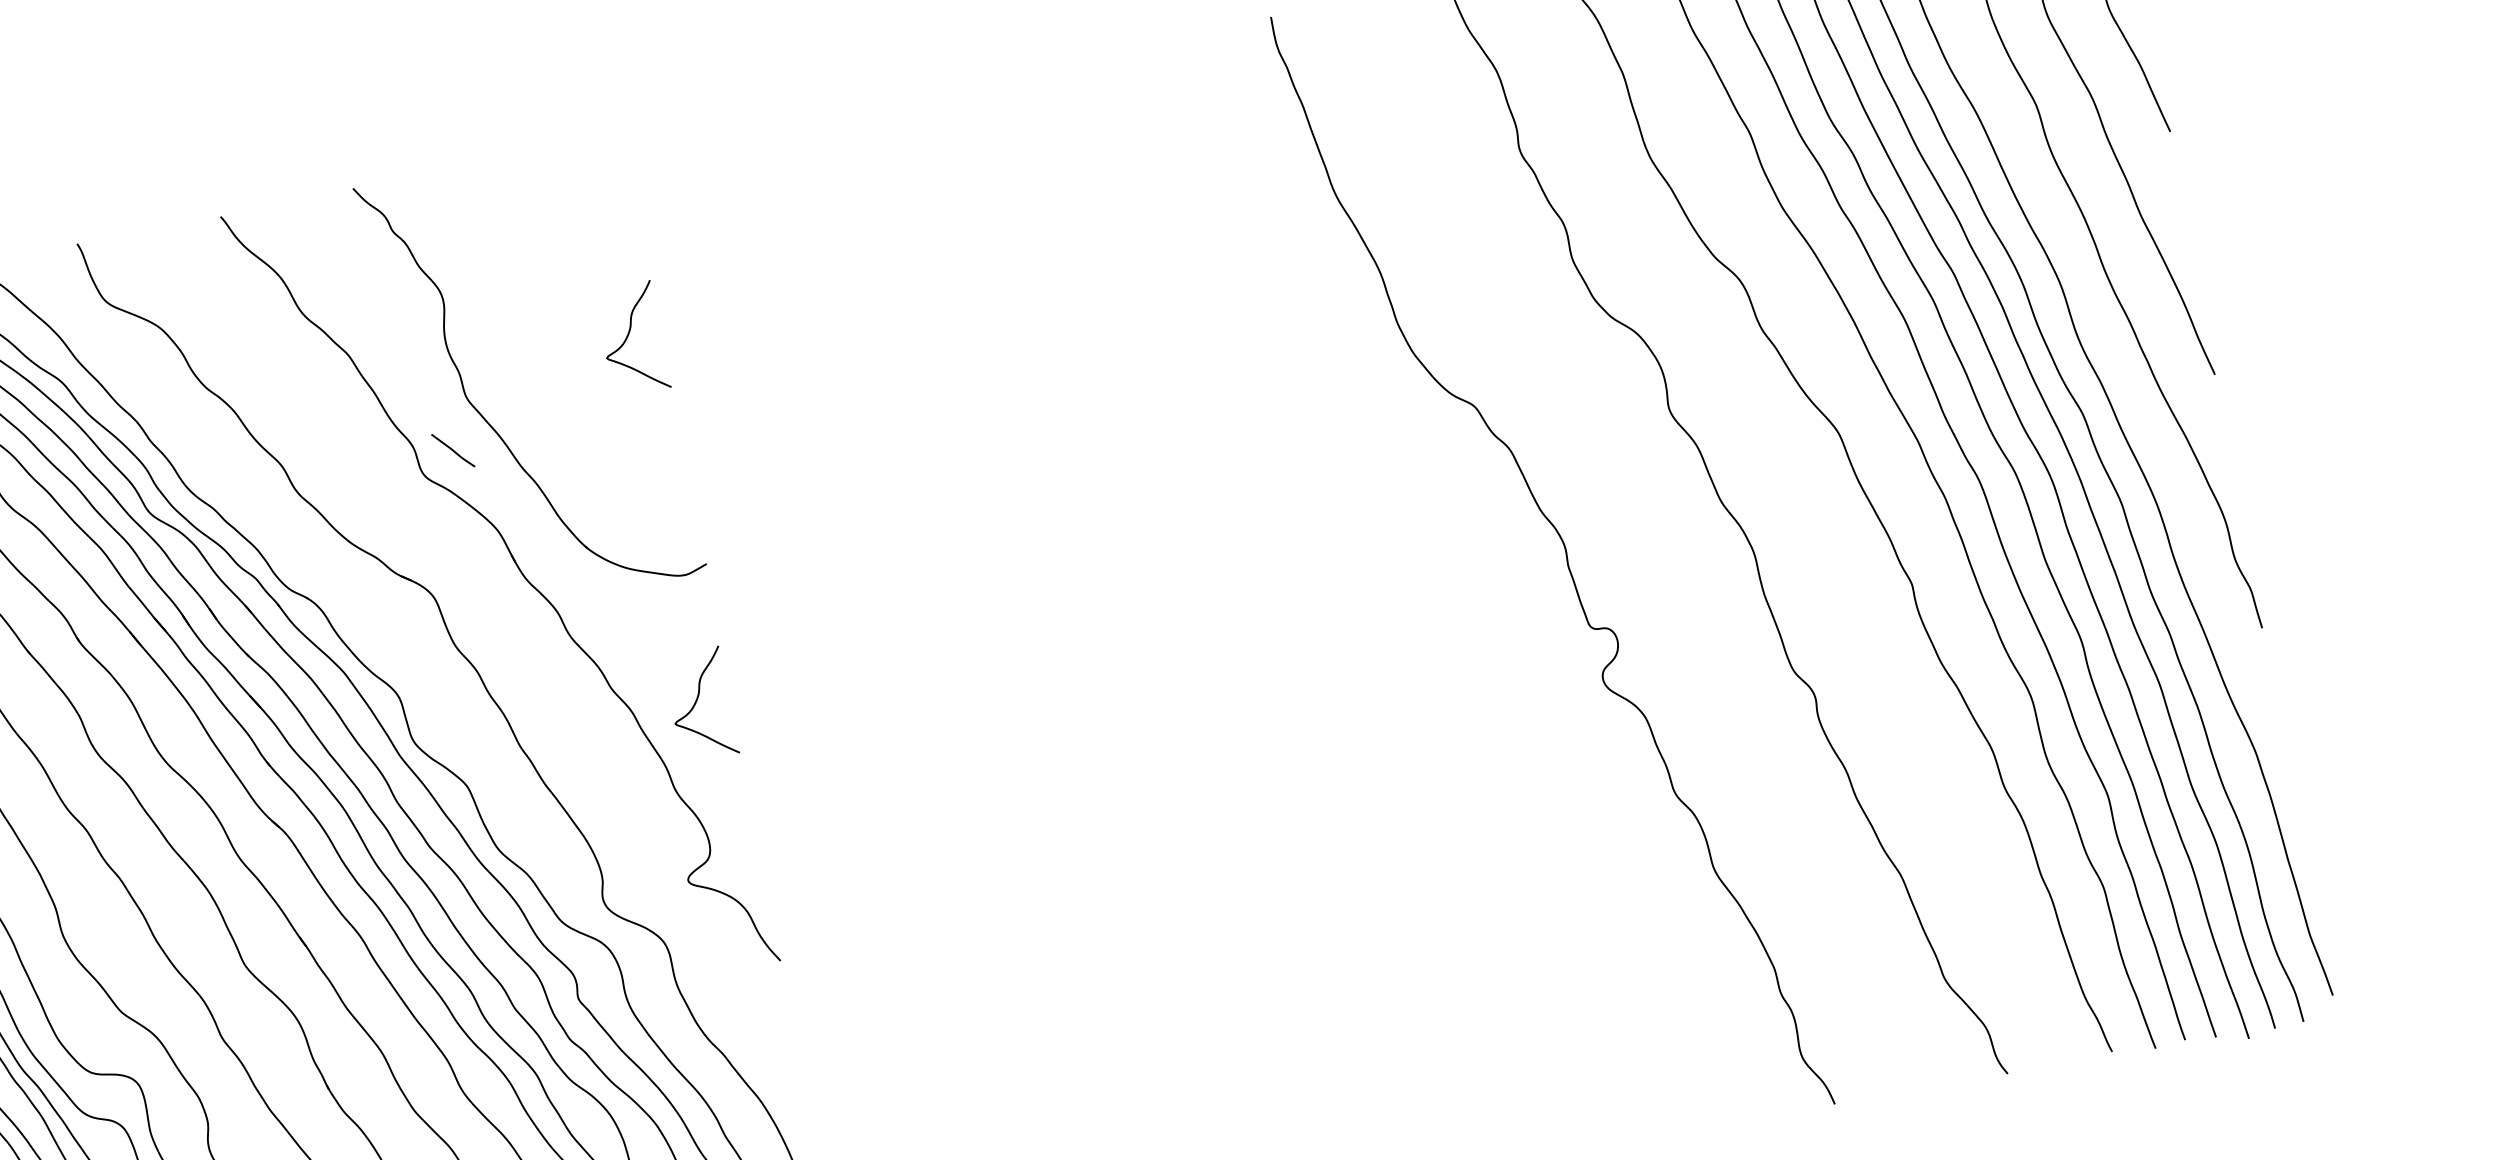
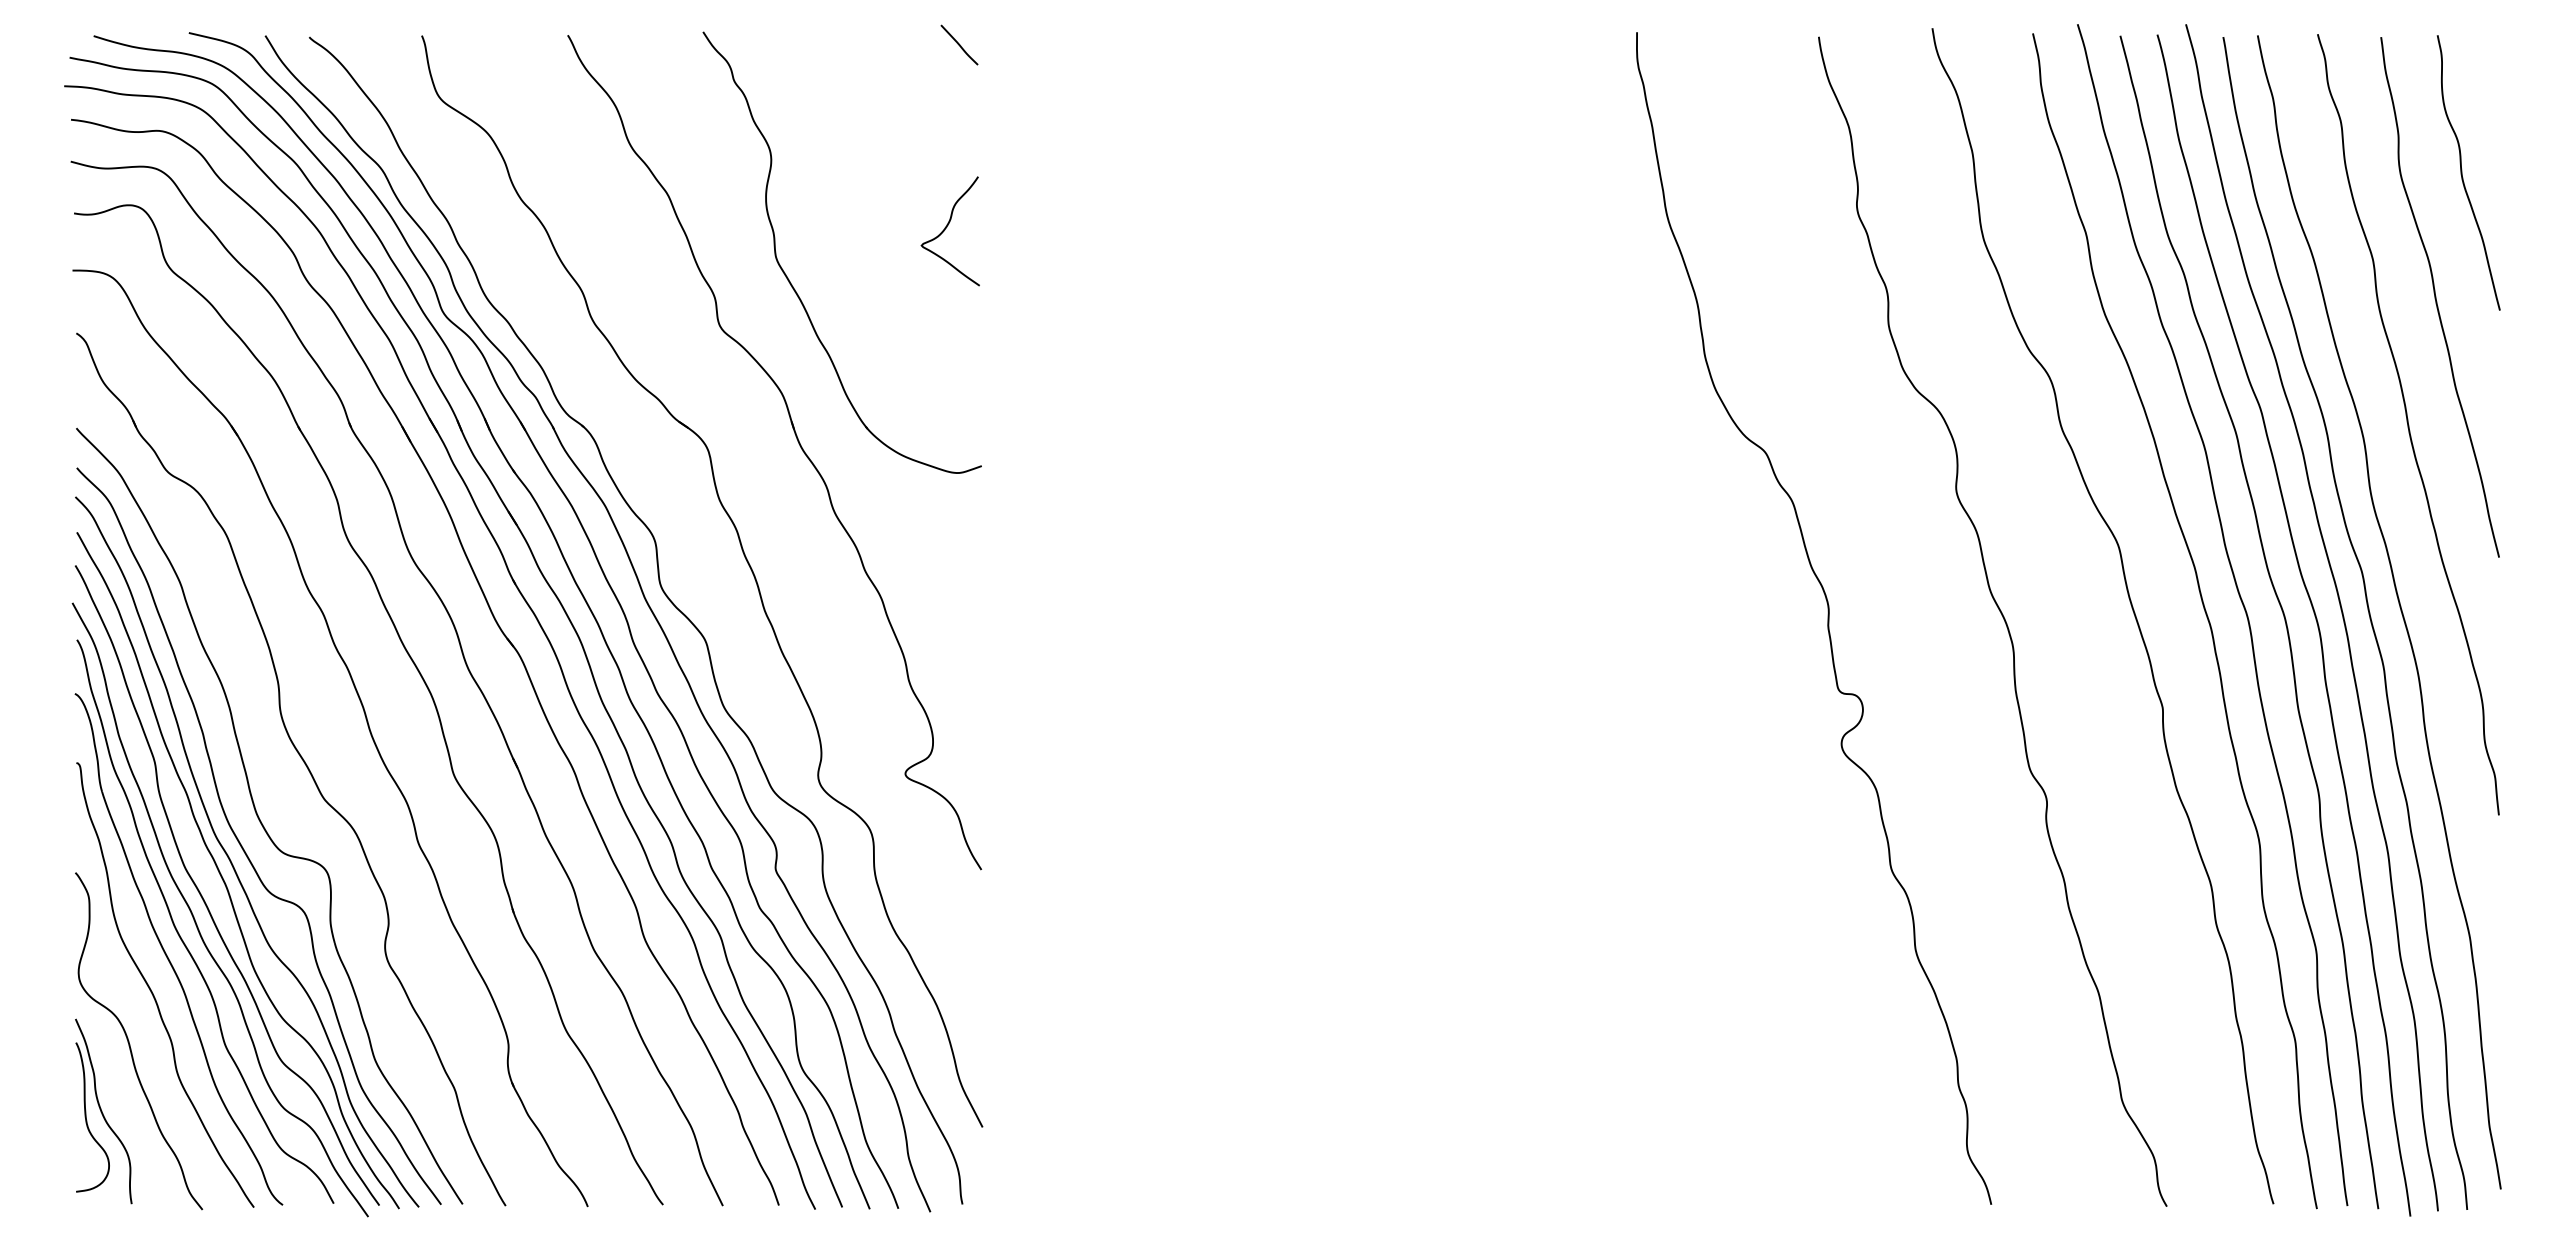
line: (453, 450) -> (959, 44), moved
curve: (696, 702) -> (946, 600), removed

